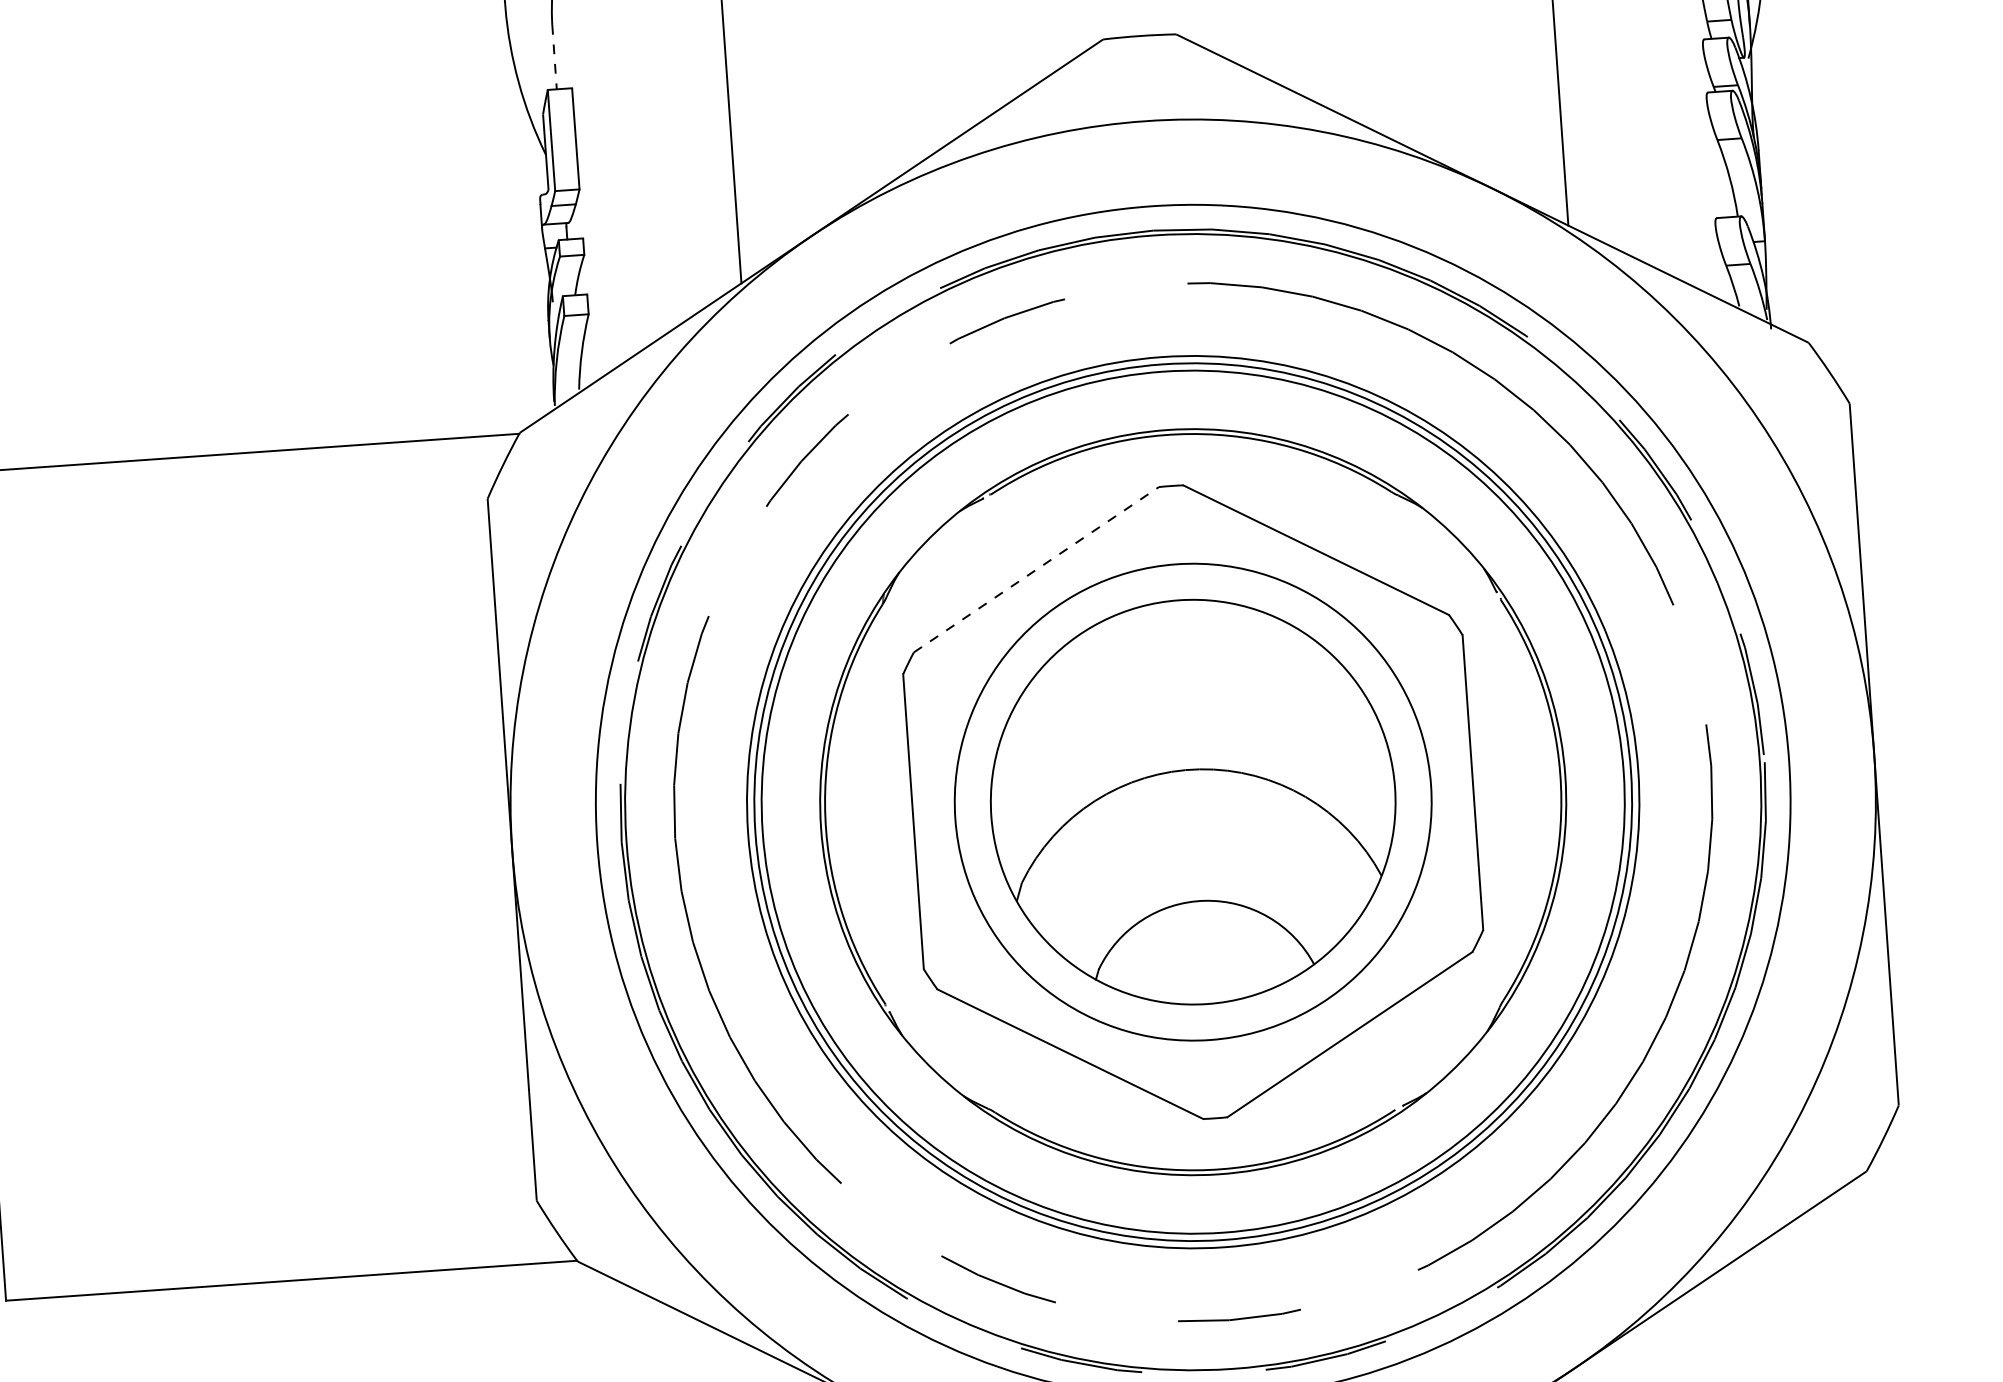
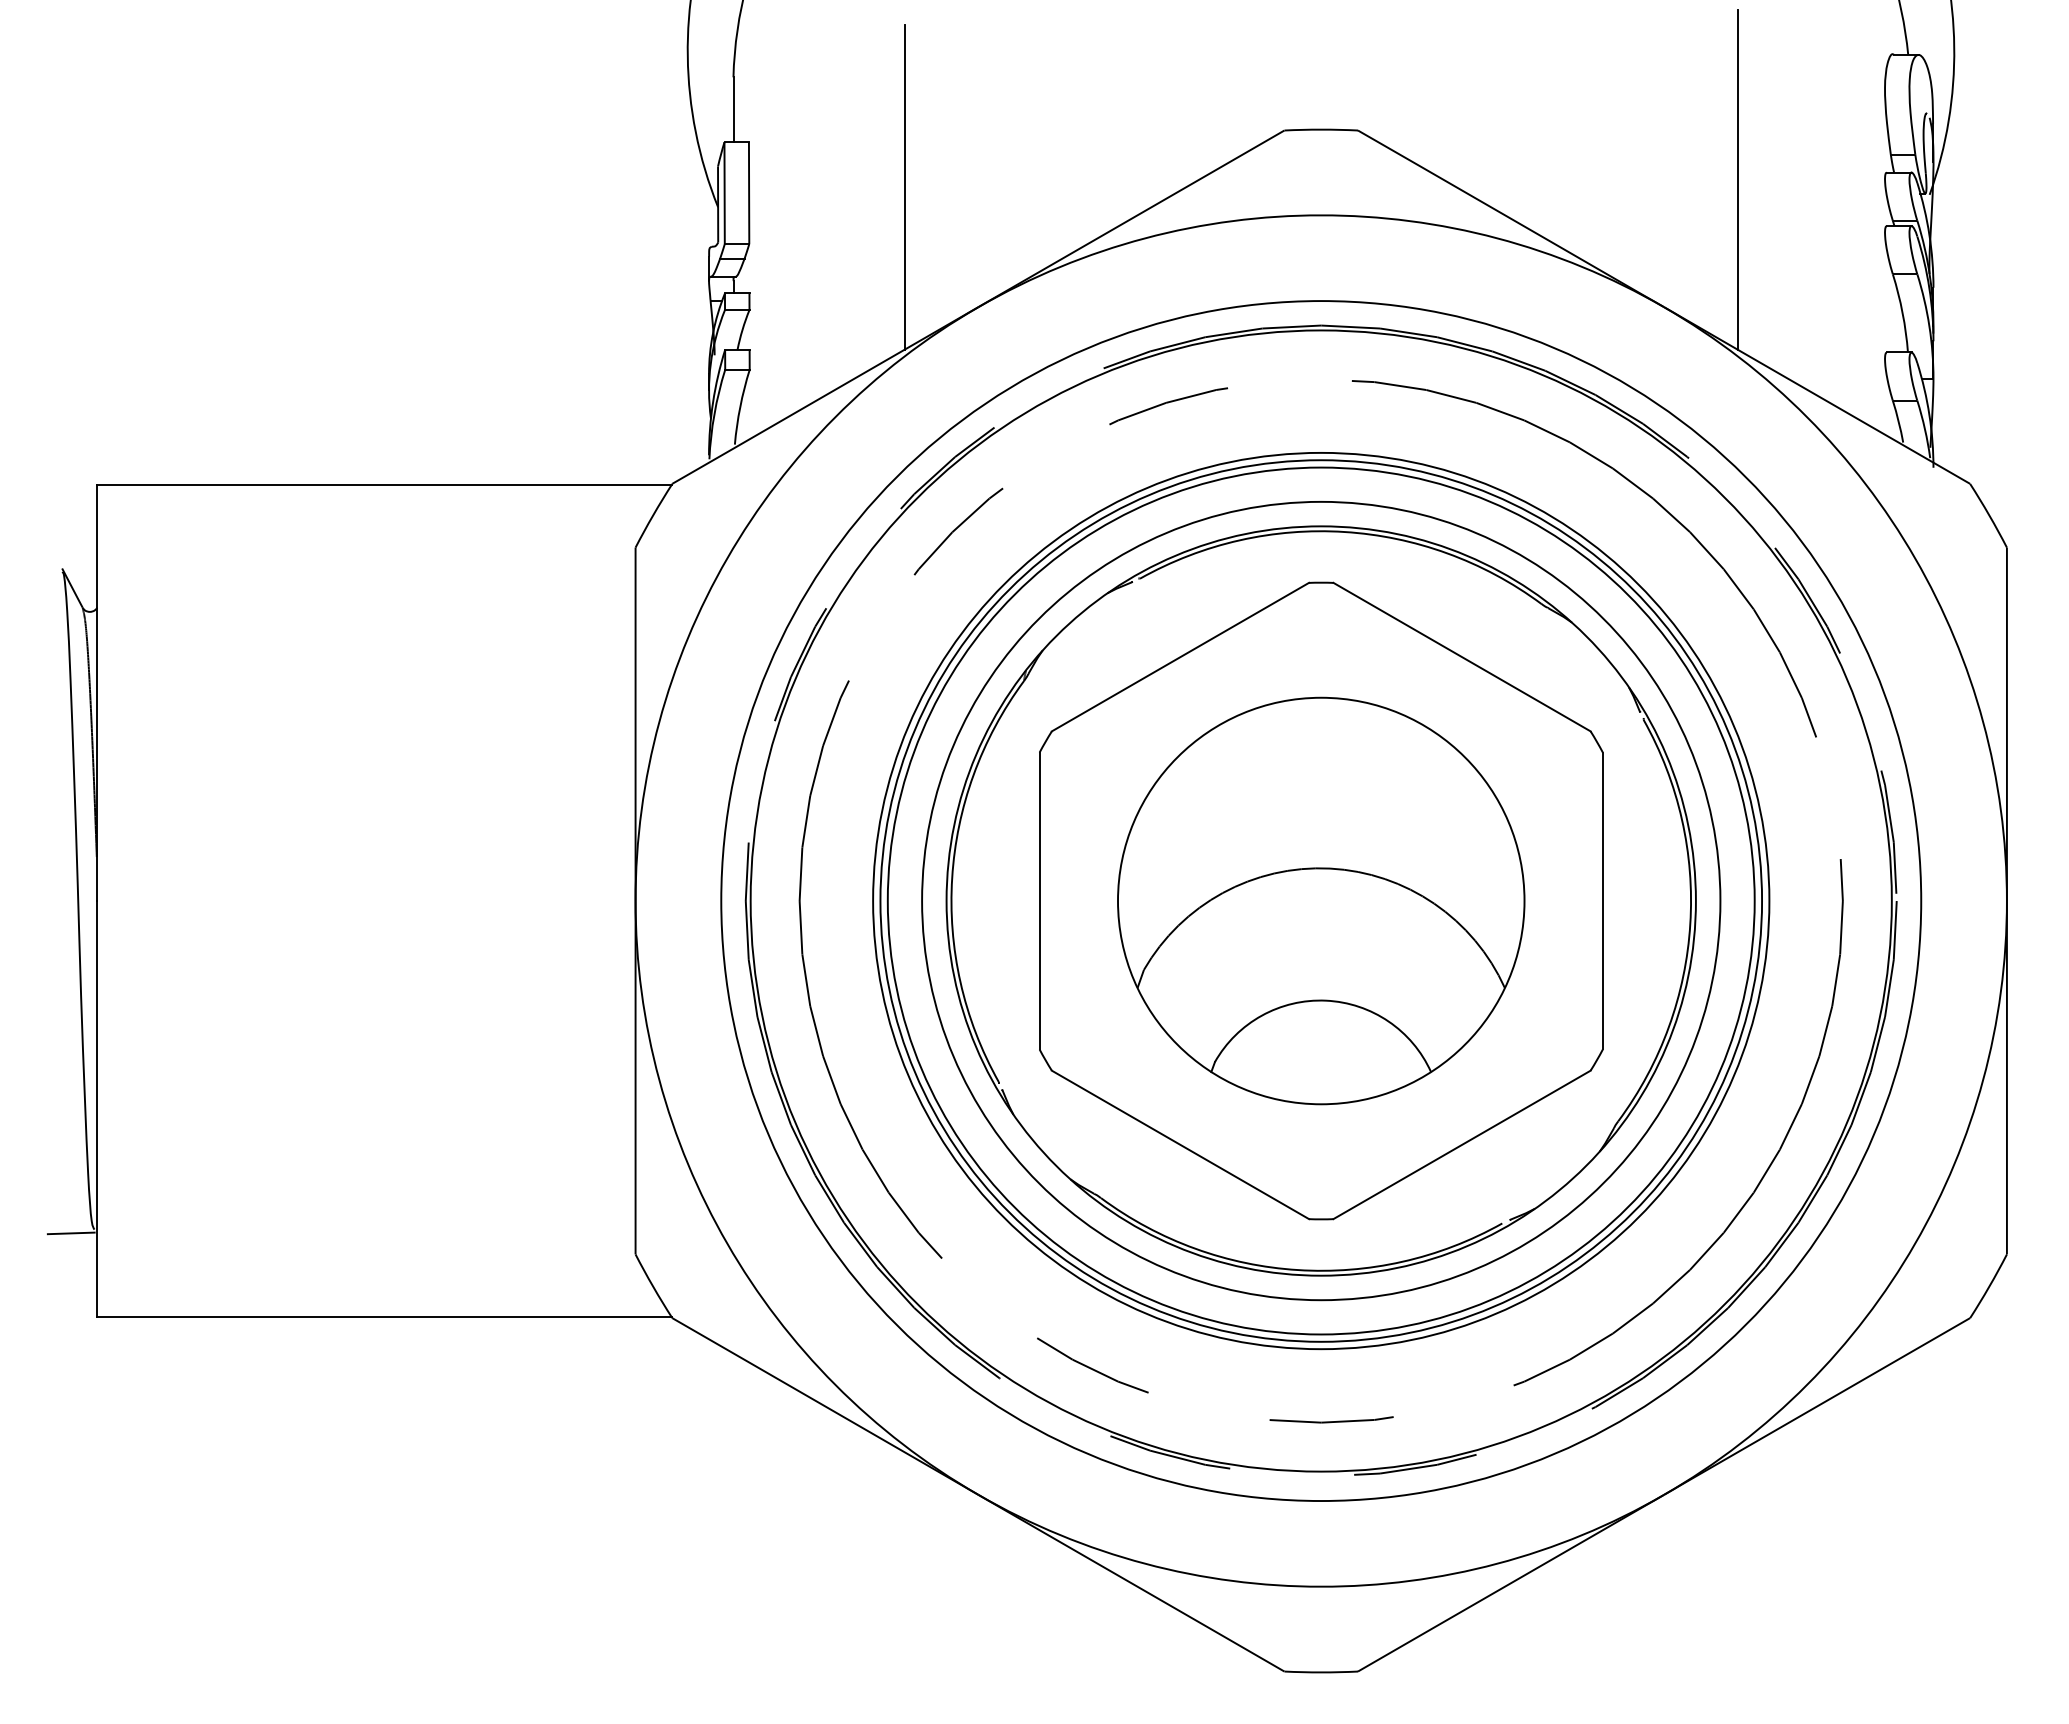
line: (554, 57) -> (733, 110), dashed -> solid
line: (1036, 569) -> (1180, 656), dashed -> solid
circle: (1193, 801) -> (1321, 900), size x1.67

